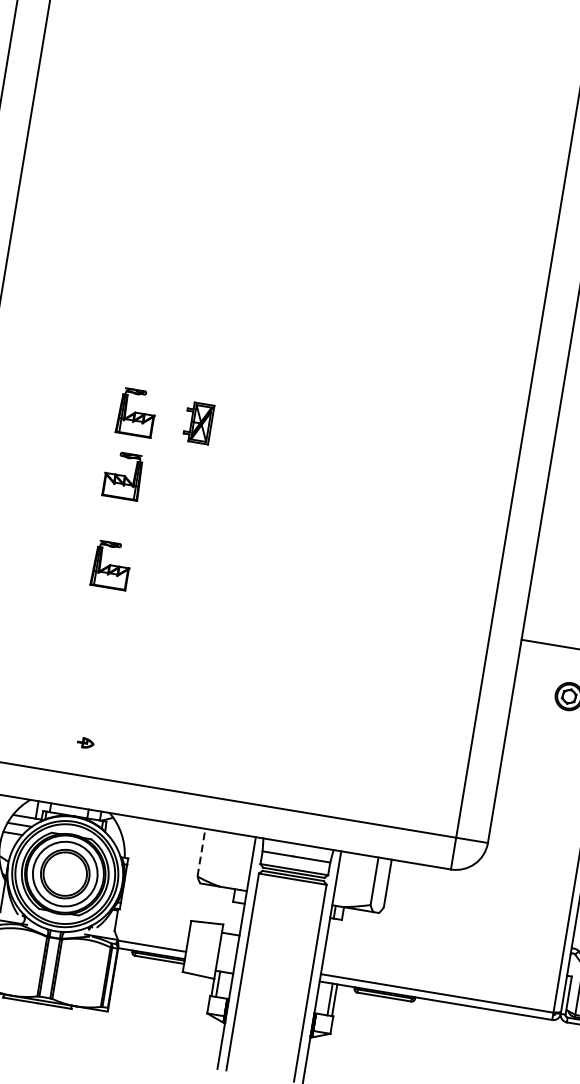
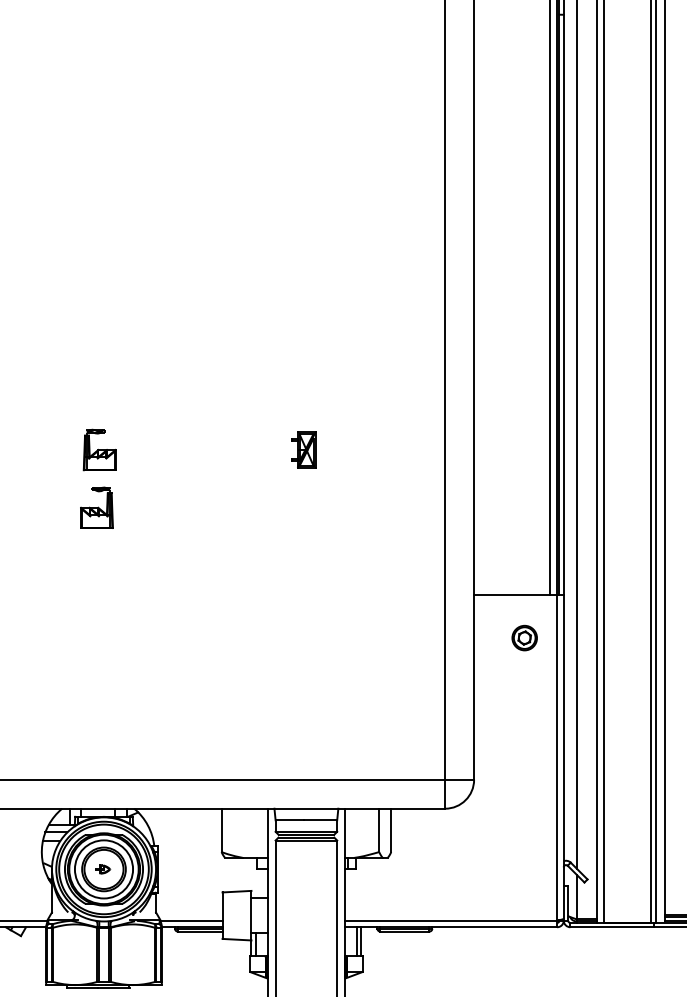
part: (198, 422) -> (303, 449), moved
part: (111, 564) -> (99, 588), removed
part: (86, 743) -> (103, 869), moved
line: (201, 852) -> (221, 830), dashed -> solid

